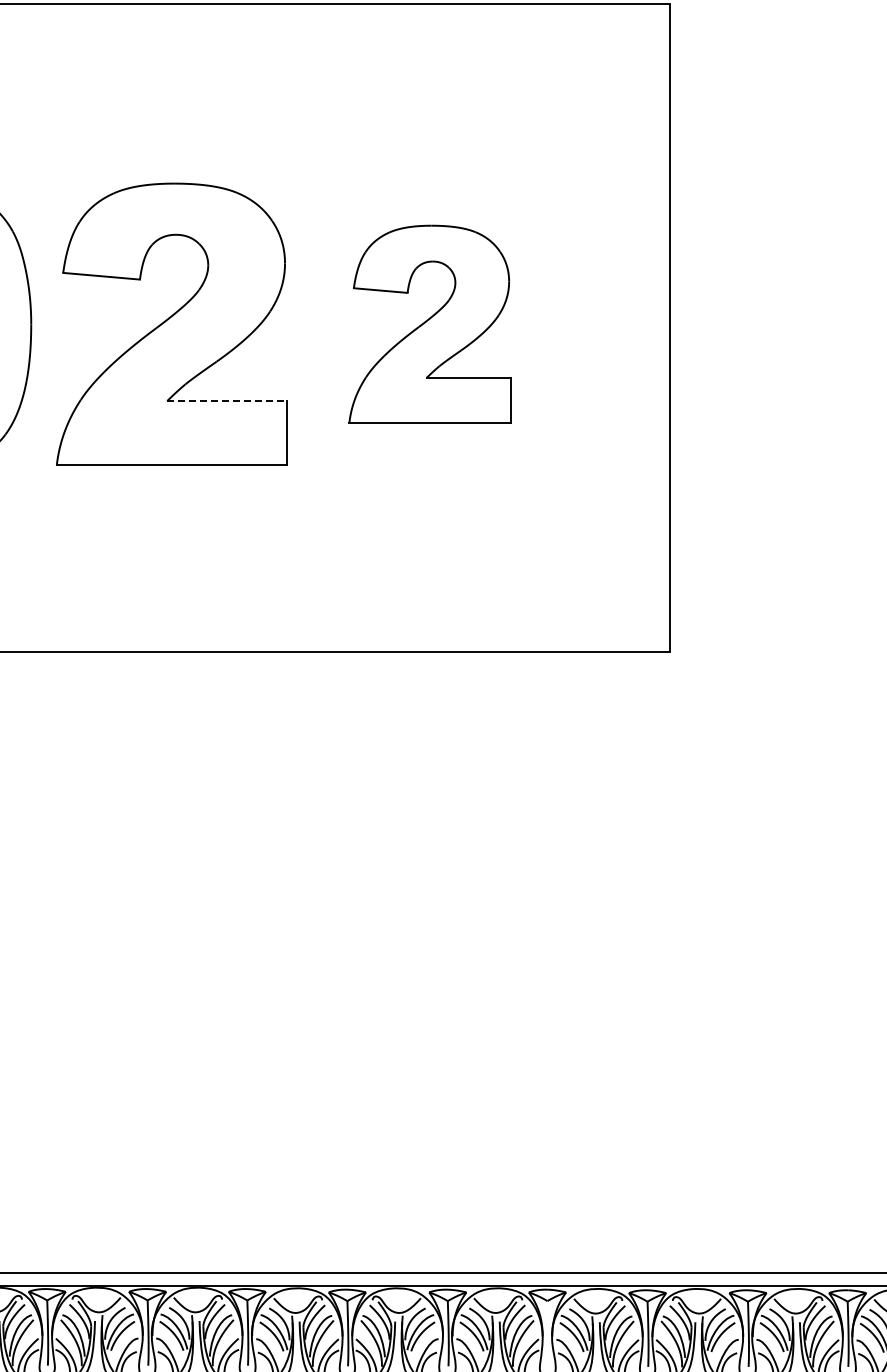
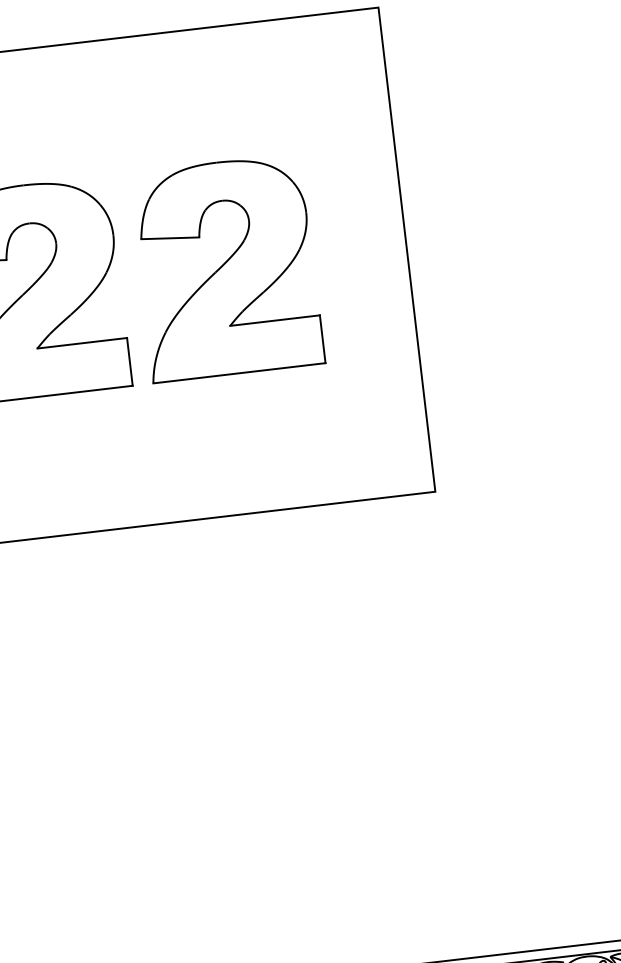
part: (429, 323) -> (226, 267), size x1.43
line: (227, 401) -> (82, 343), dashed -> solid

